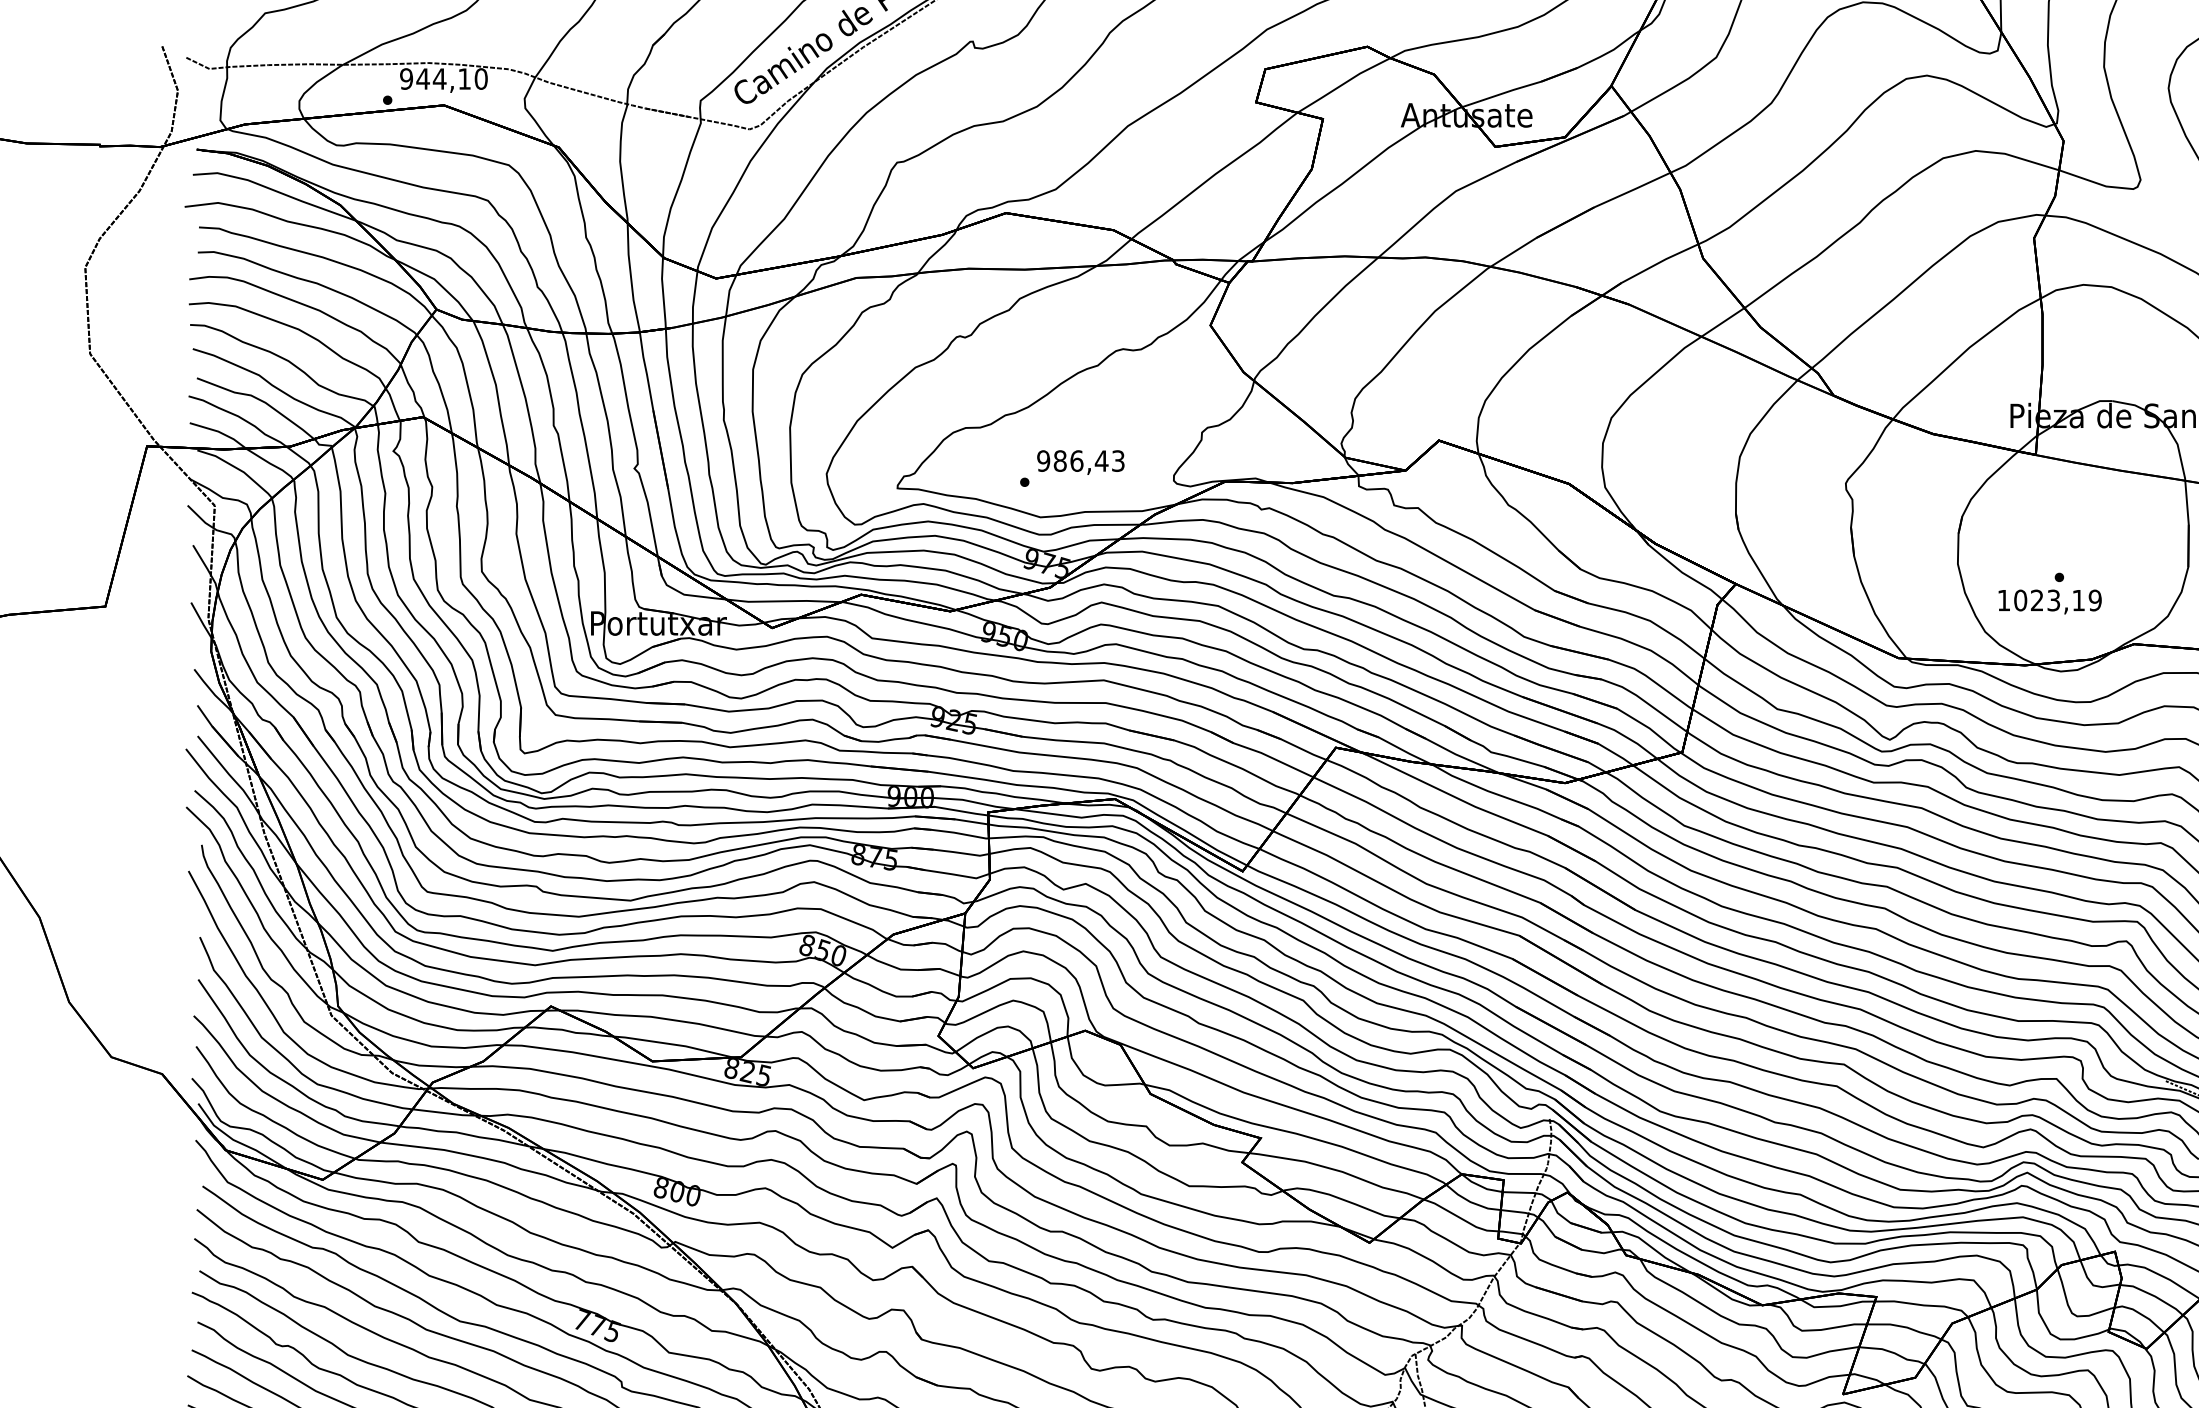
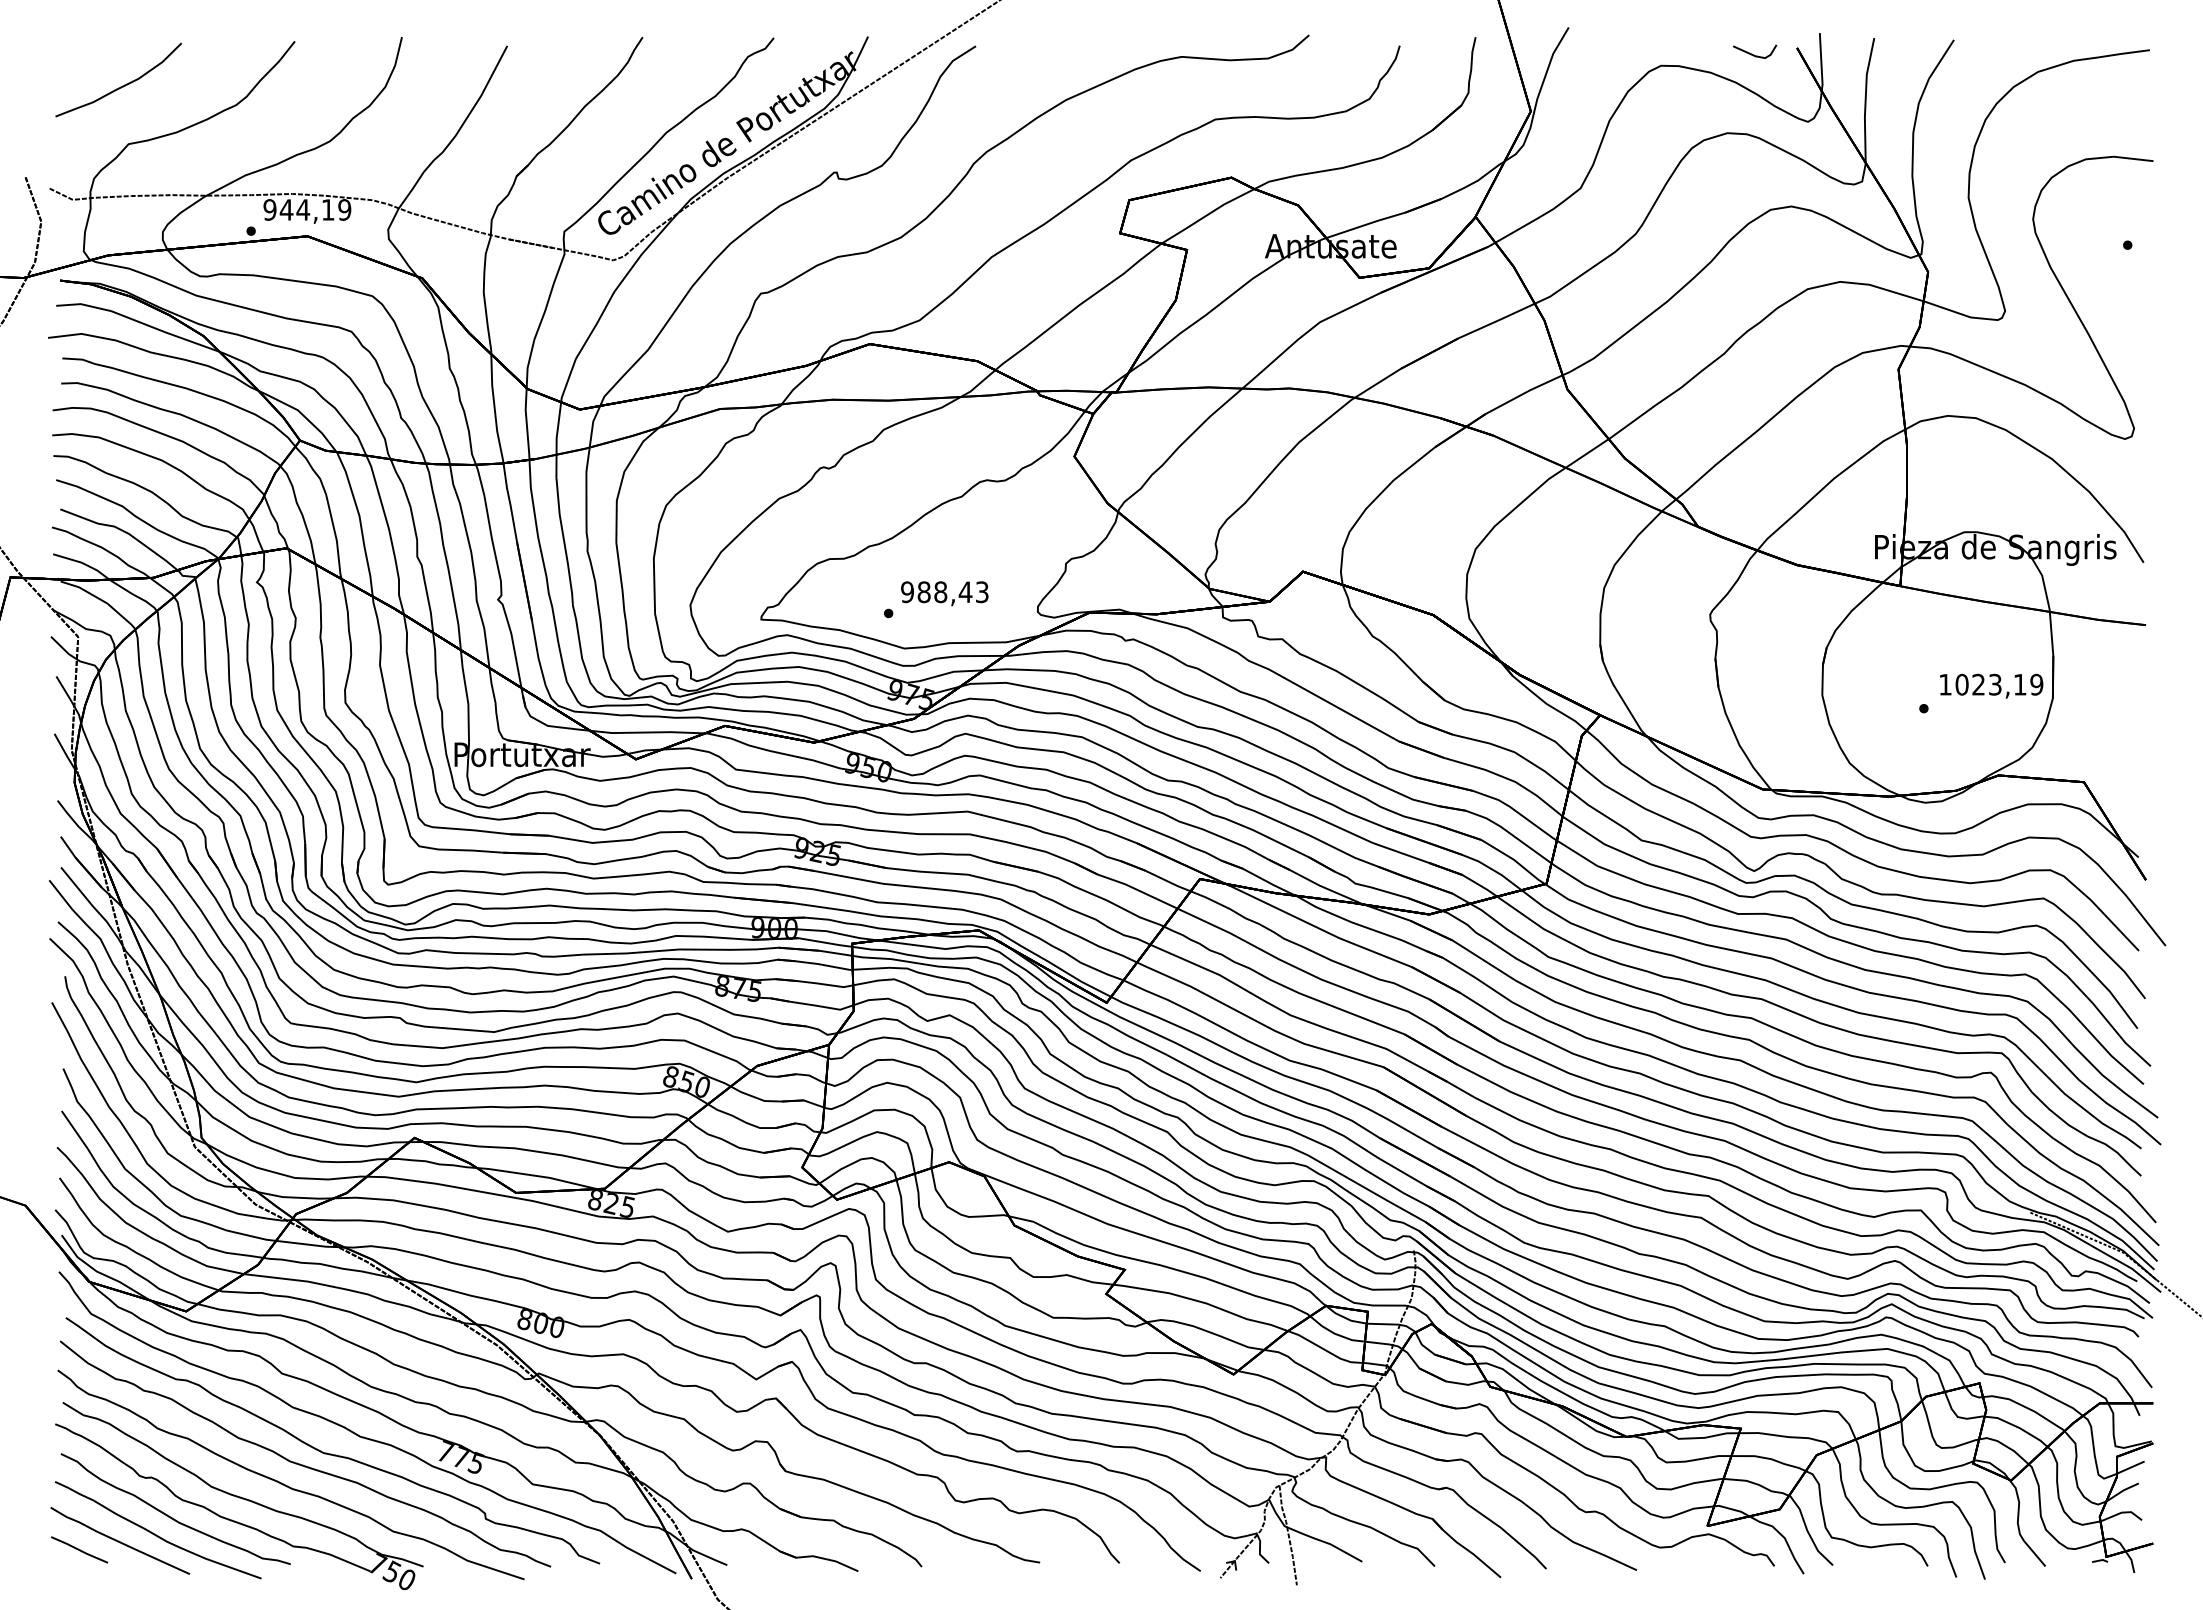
text: (480, 78) -> (344, 209), 944,10 -> 944,19
text: (1076, 461) -> (940, 592), 986,43 -> 988,43
text: (2050, 601) -> (1991, 685), moved

